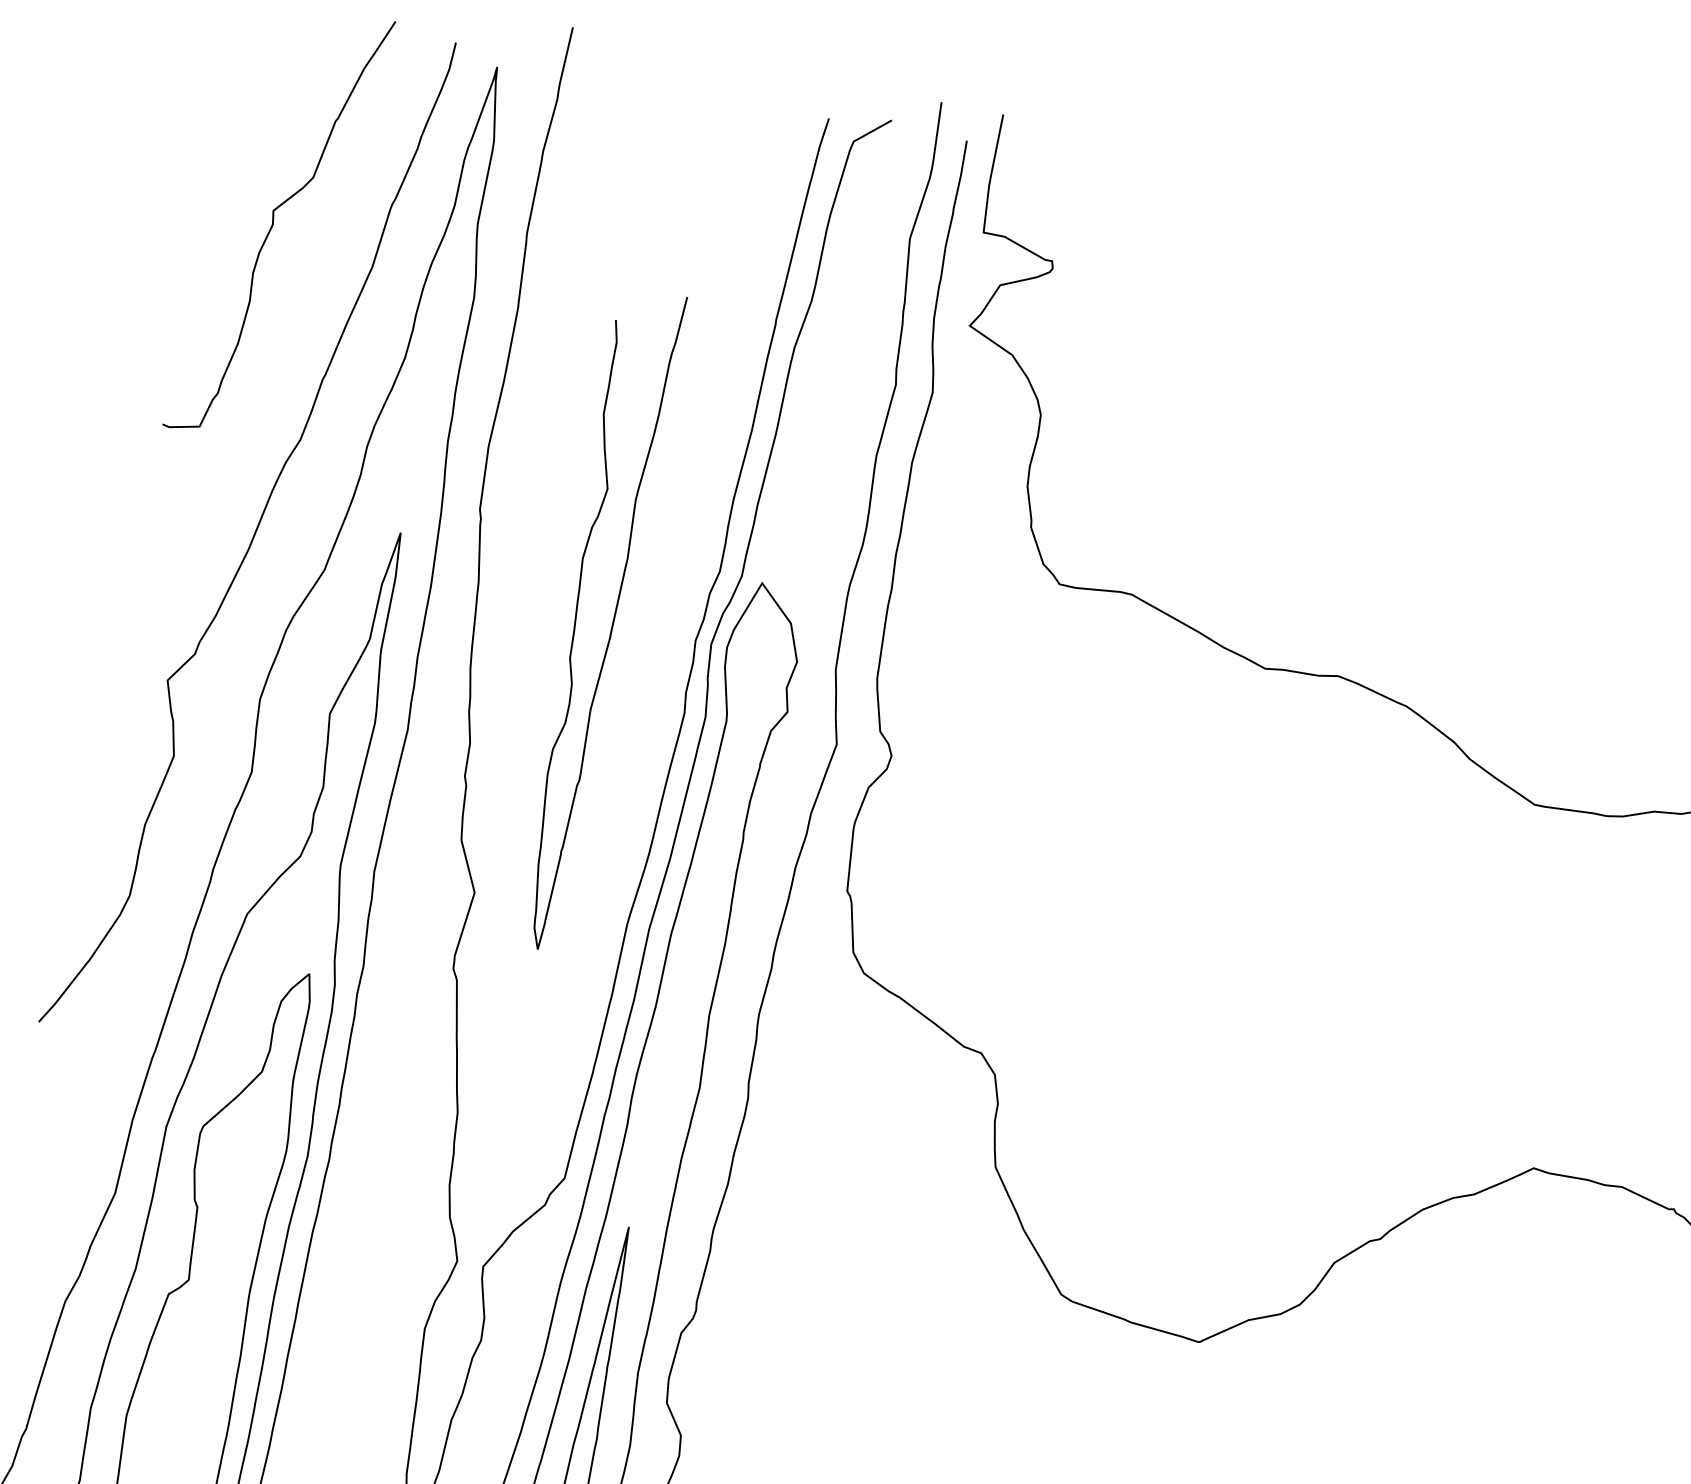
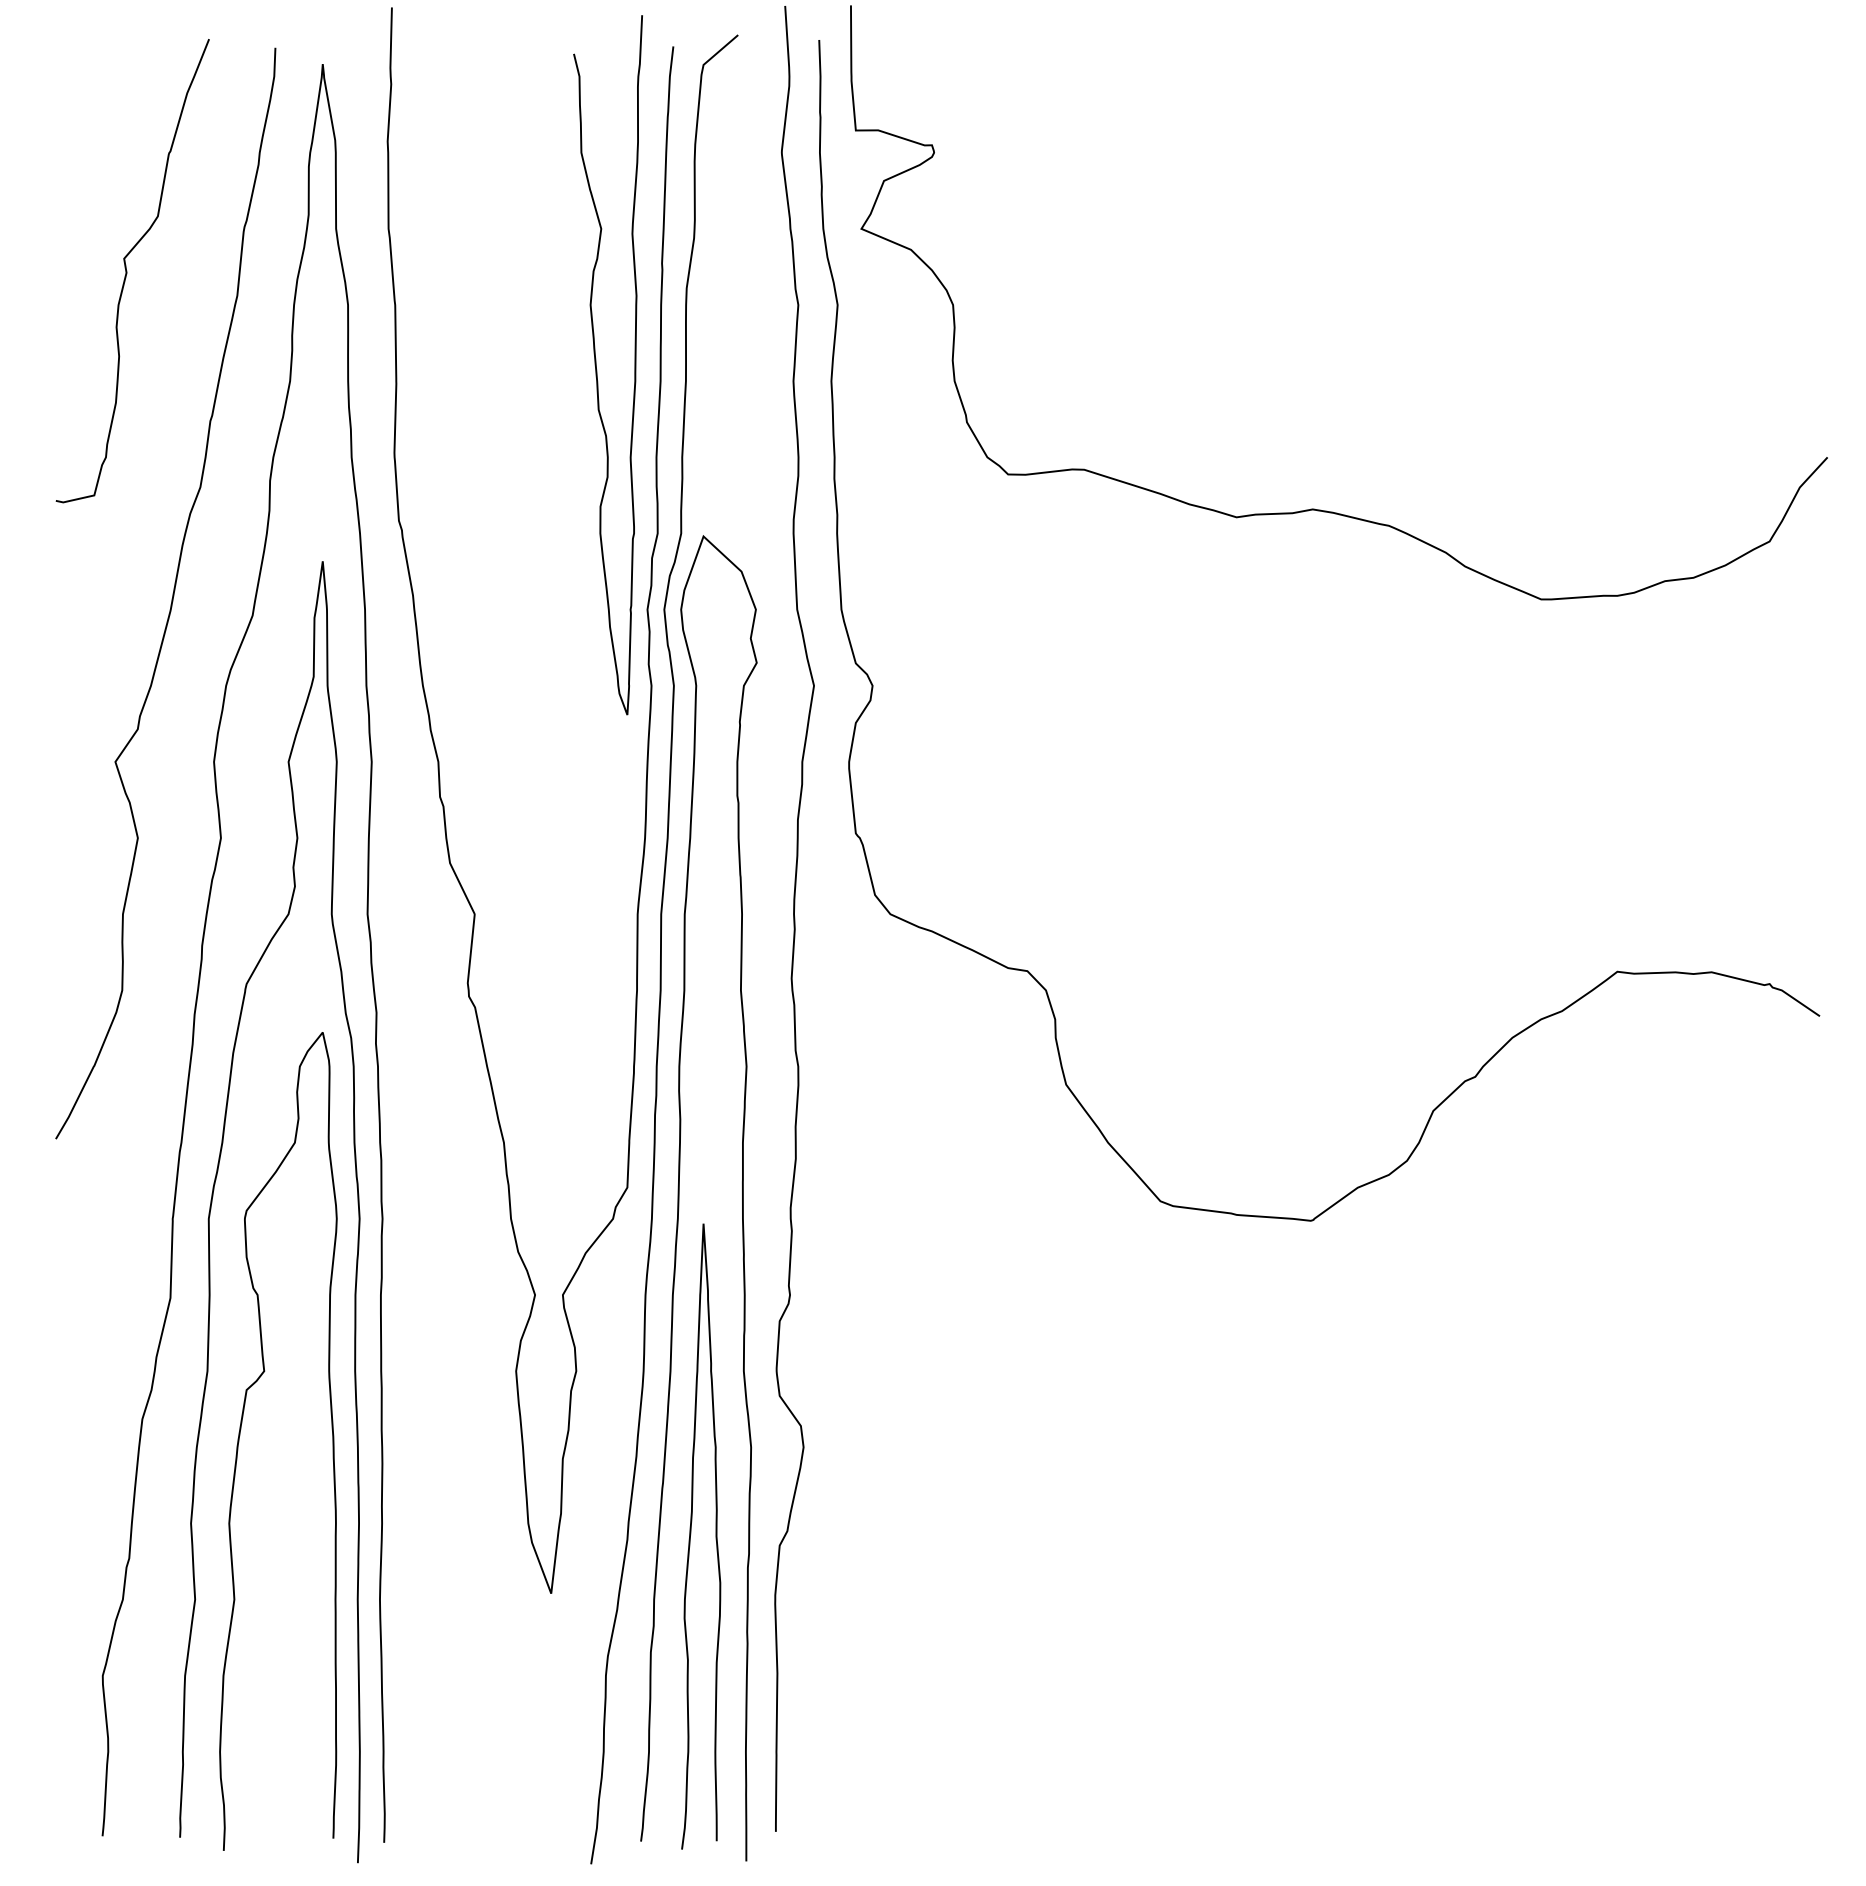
curve: (576, 616) -> (596, 365), moved

